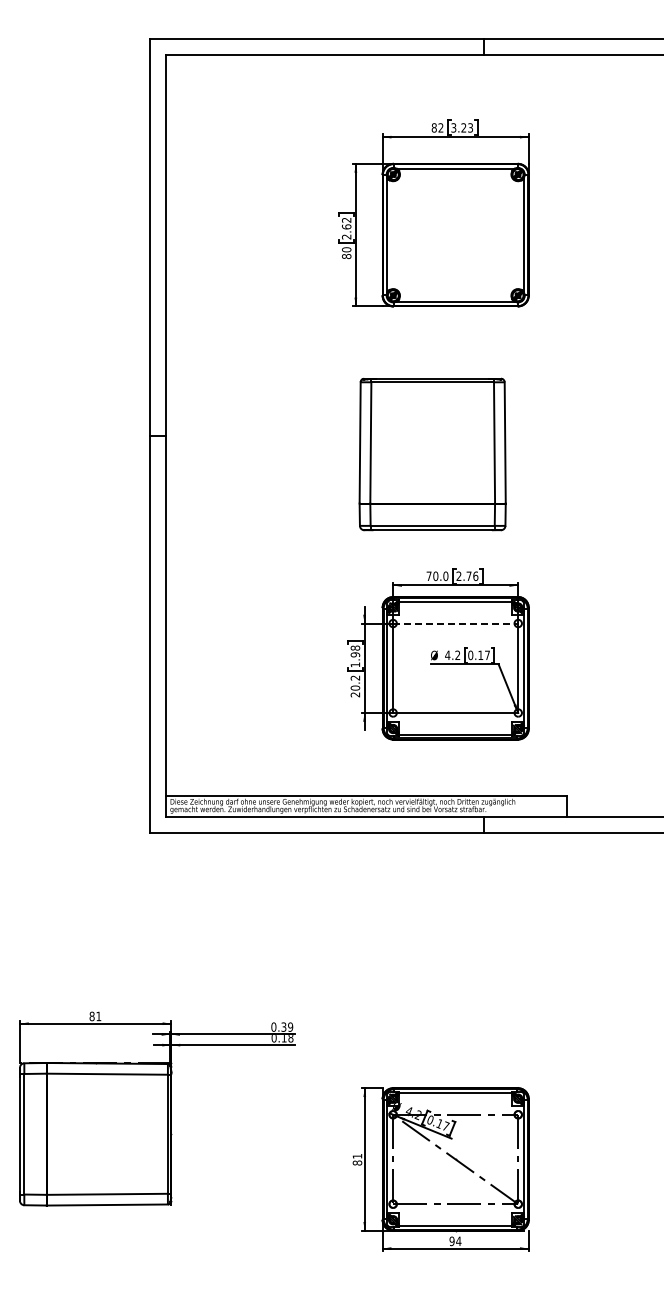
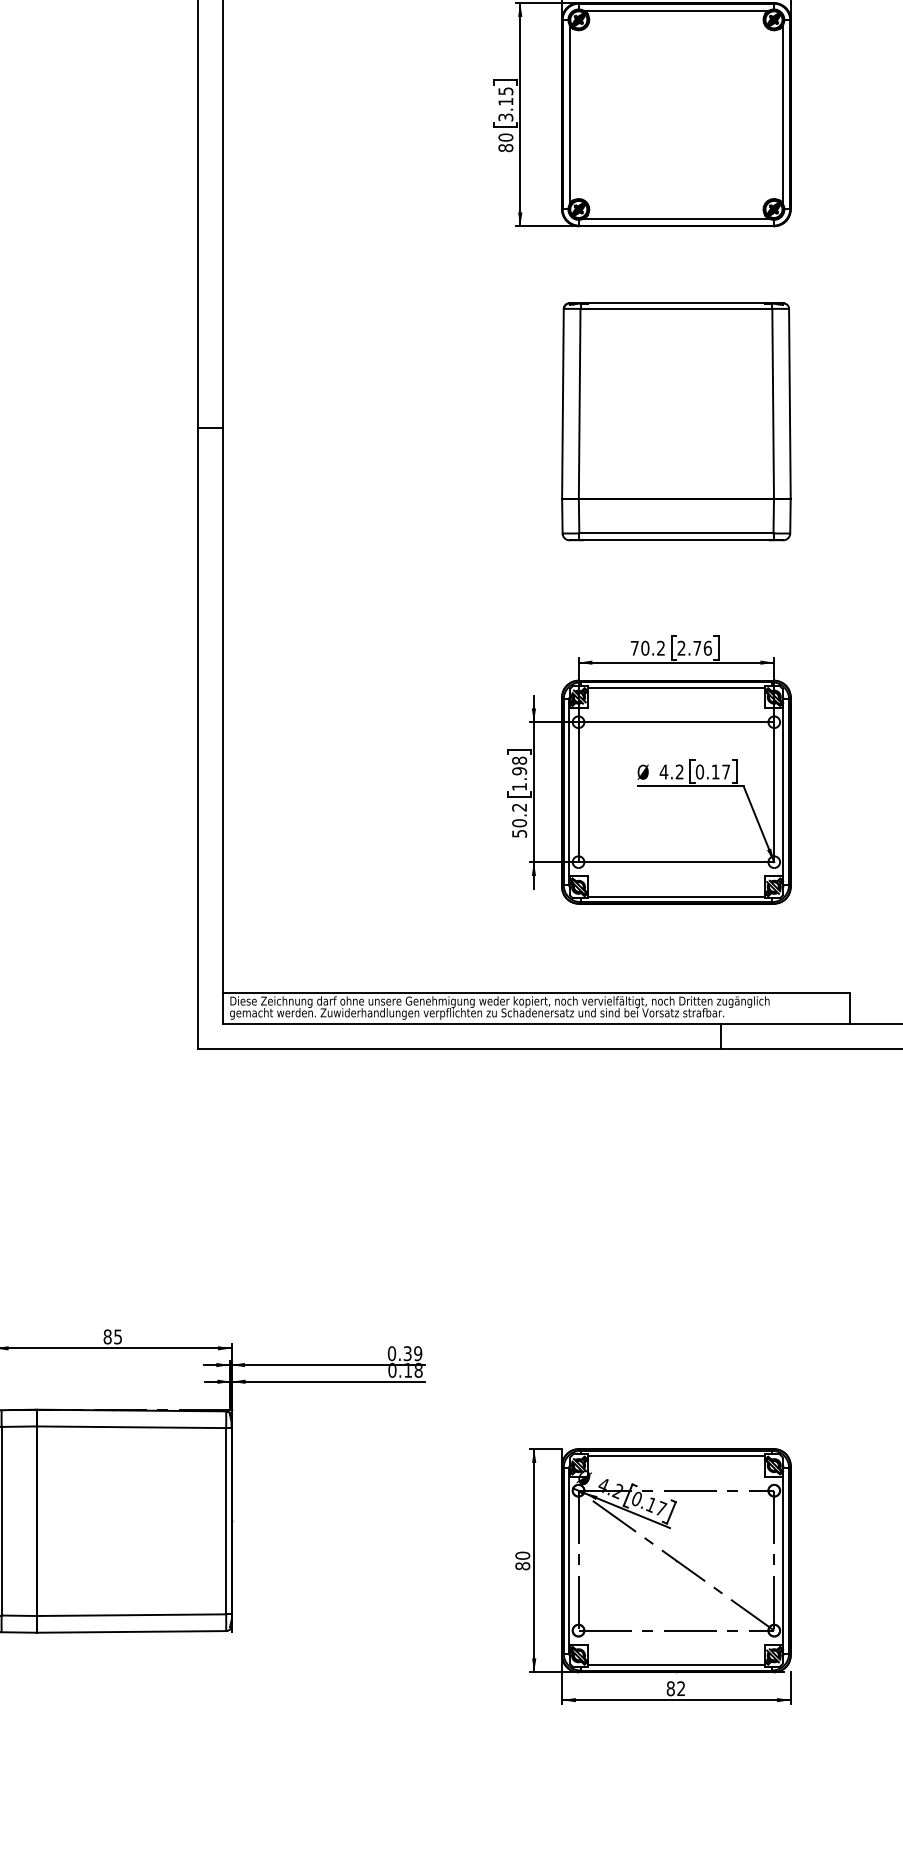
text: (346, 228) -> (505, 104), 2.62 -> 3.15
part: (432, 454) -> (676, 421), moved
text: (445, 575) -> (660, 647), 70.0 -> 70.2
line: (455, 623) -> (676, 722), dashed -> solid
text: (355, 694) -> (519, 833), 20.2 -> 50.2
text: (98, 1016) -> (117, 1336), 81 -> 85
text: (357, 1155) -> (522, 1554), 81 -> 80
text: (455, 1241) -> (676, 1688), 94 -> 82

